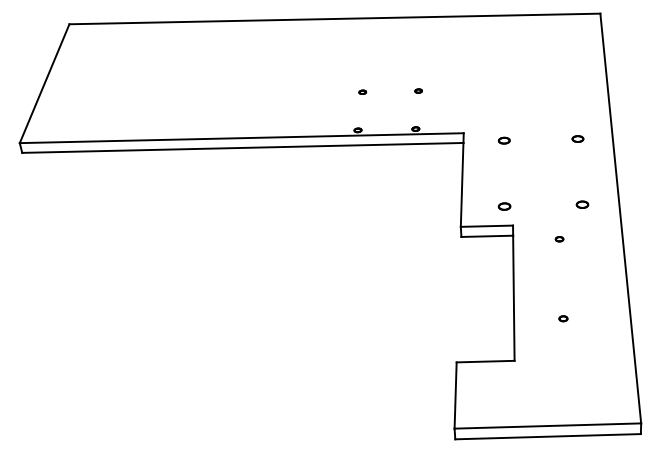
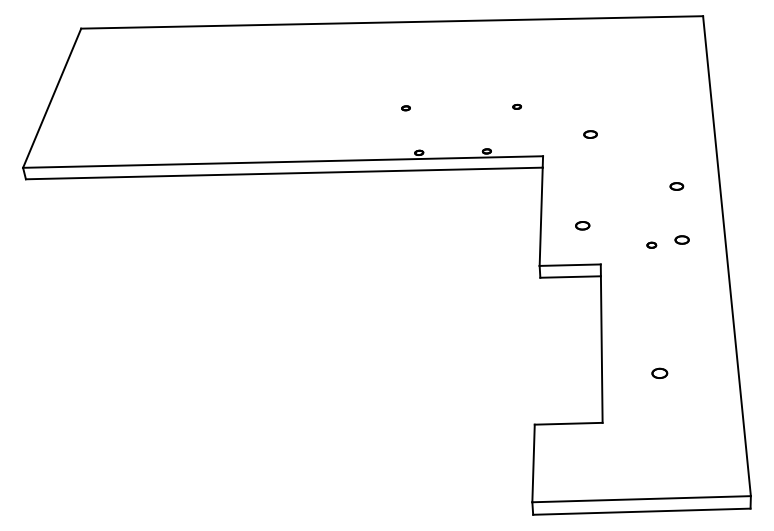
part: (418, 90) -> (517, 106), moved
part: (362, 91) -> (405, 107), moved
part: (577, 138) -> (676, 185), moved
part: (503, 140) -> (589, 134), moved
part: (504, 206) -> (582, 225), moved
part: (559, 239) -> (651, 245), moved
part: (563, 318) -> (659, 373), size x1.6

